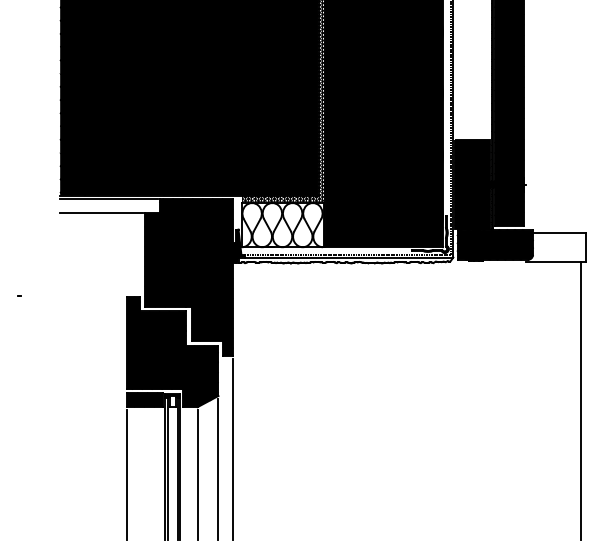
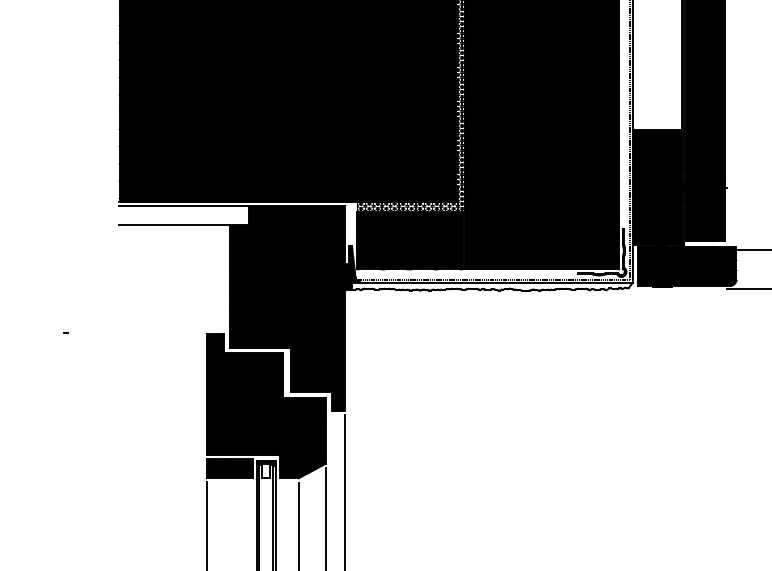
fill: (282, 225) -> (409, 241), added

